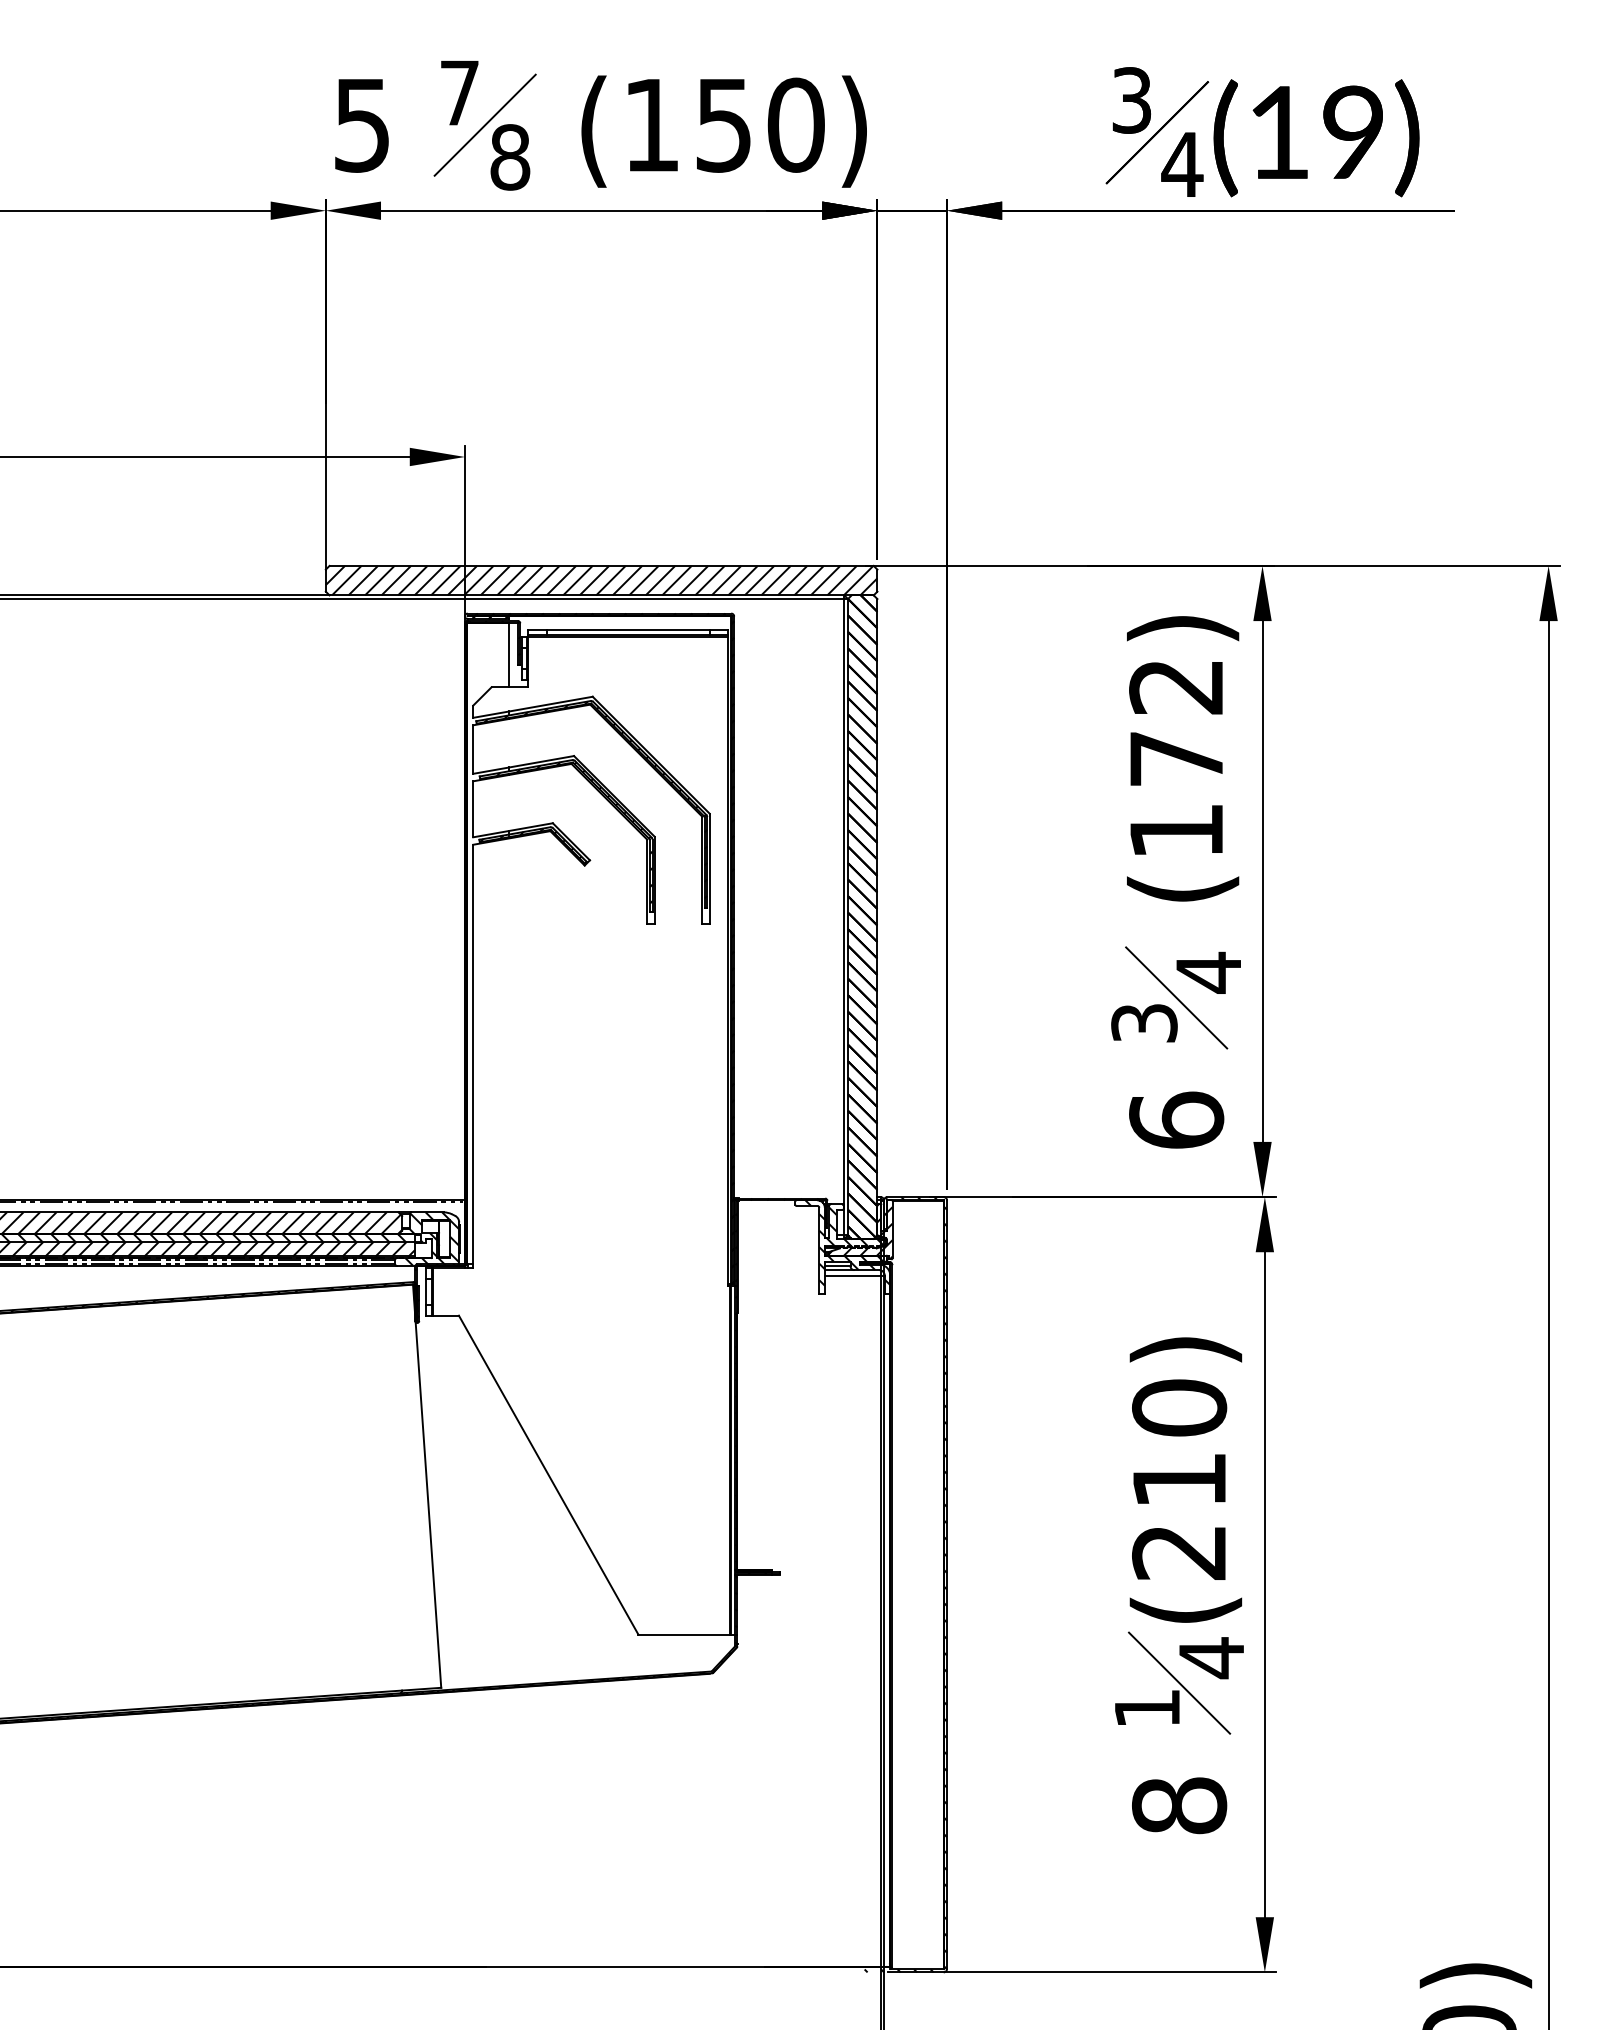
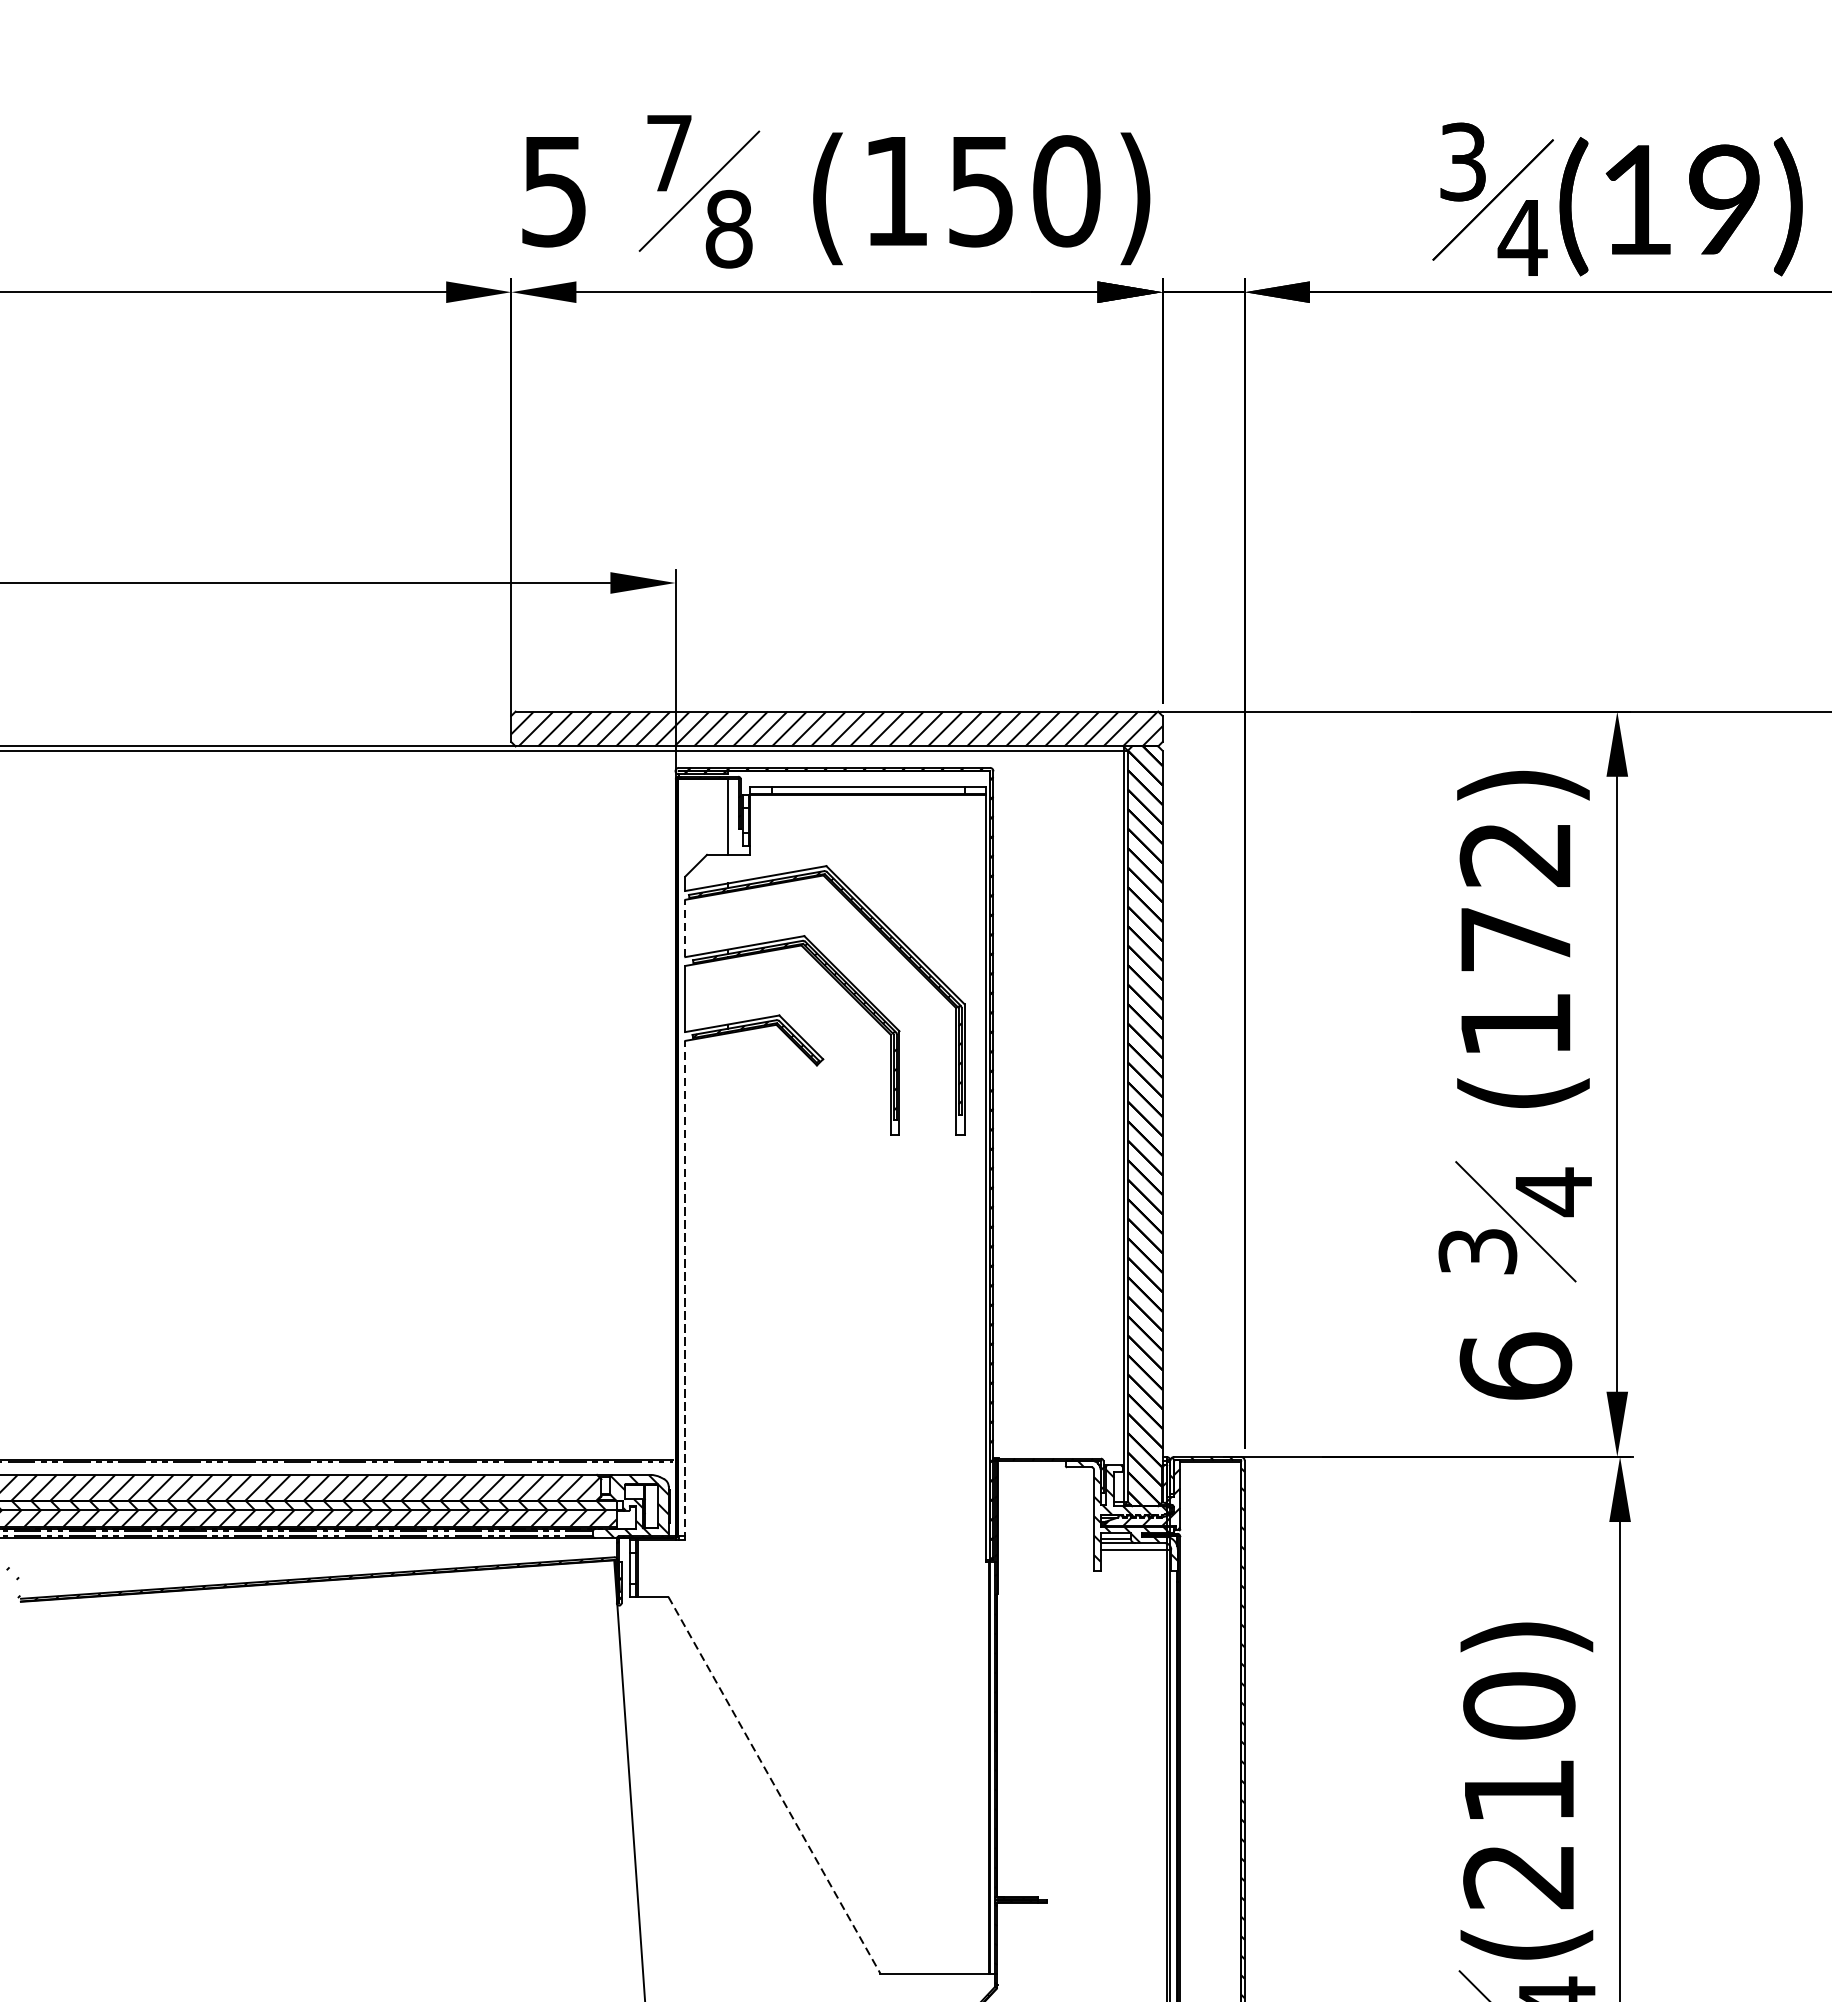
line: (473, 749) -> (685, 928), solid -> dashed
line: (473, 1056) -> (685, 1290), solid -> dashed
line: (548, 1475) -> (774, 1785), solid -> dashed

